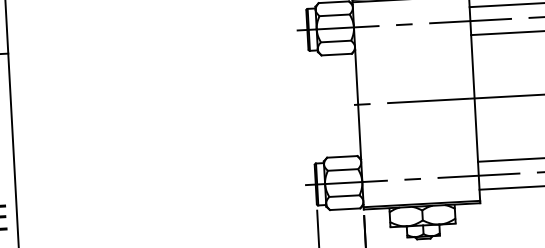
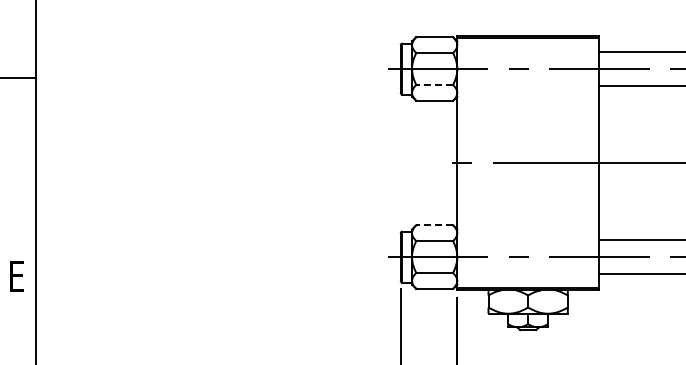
line: (335, 41) -> (434, 84), solid -> dashed
line: (342, 157) -> (434, 225), solid -> dashed

